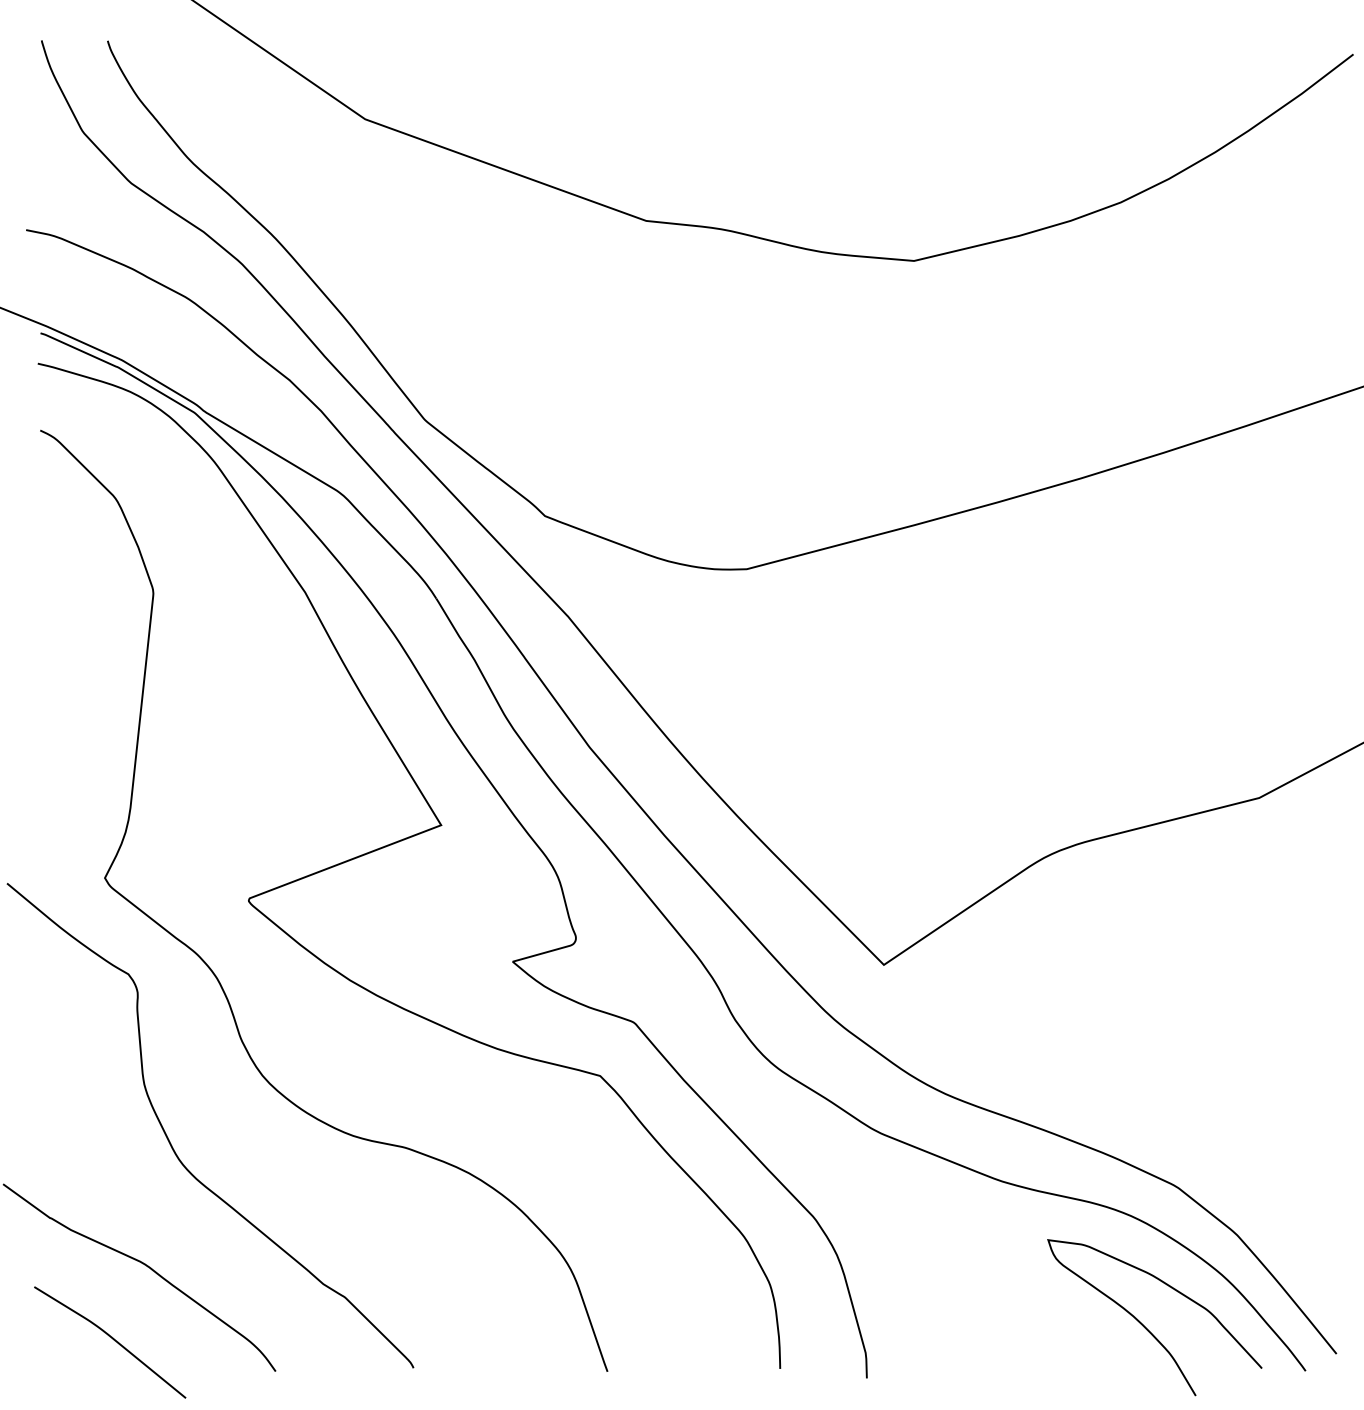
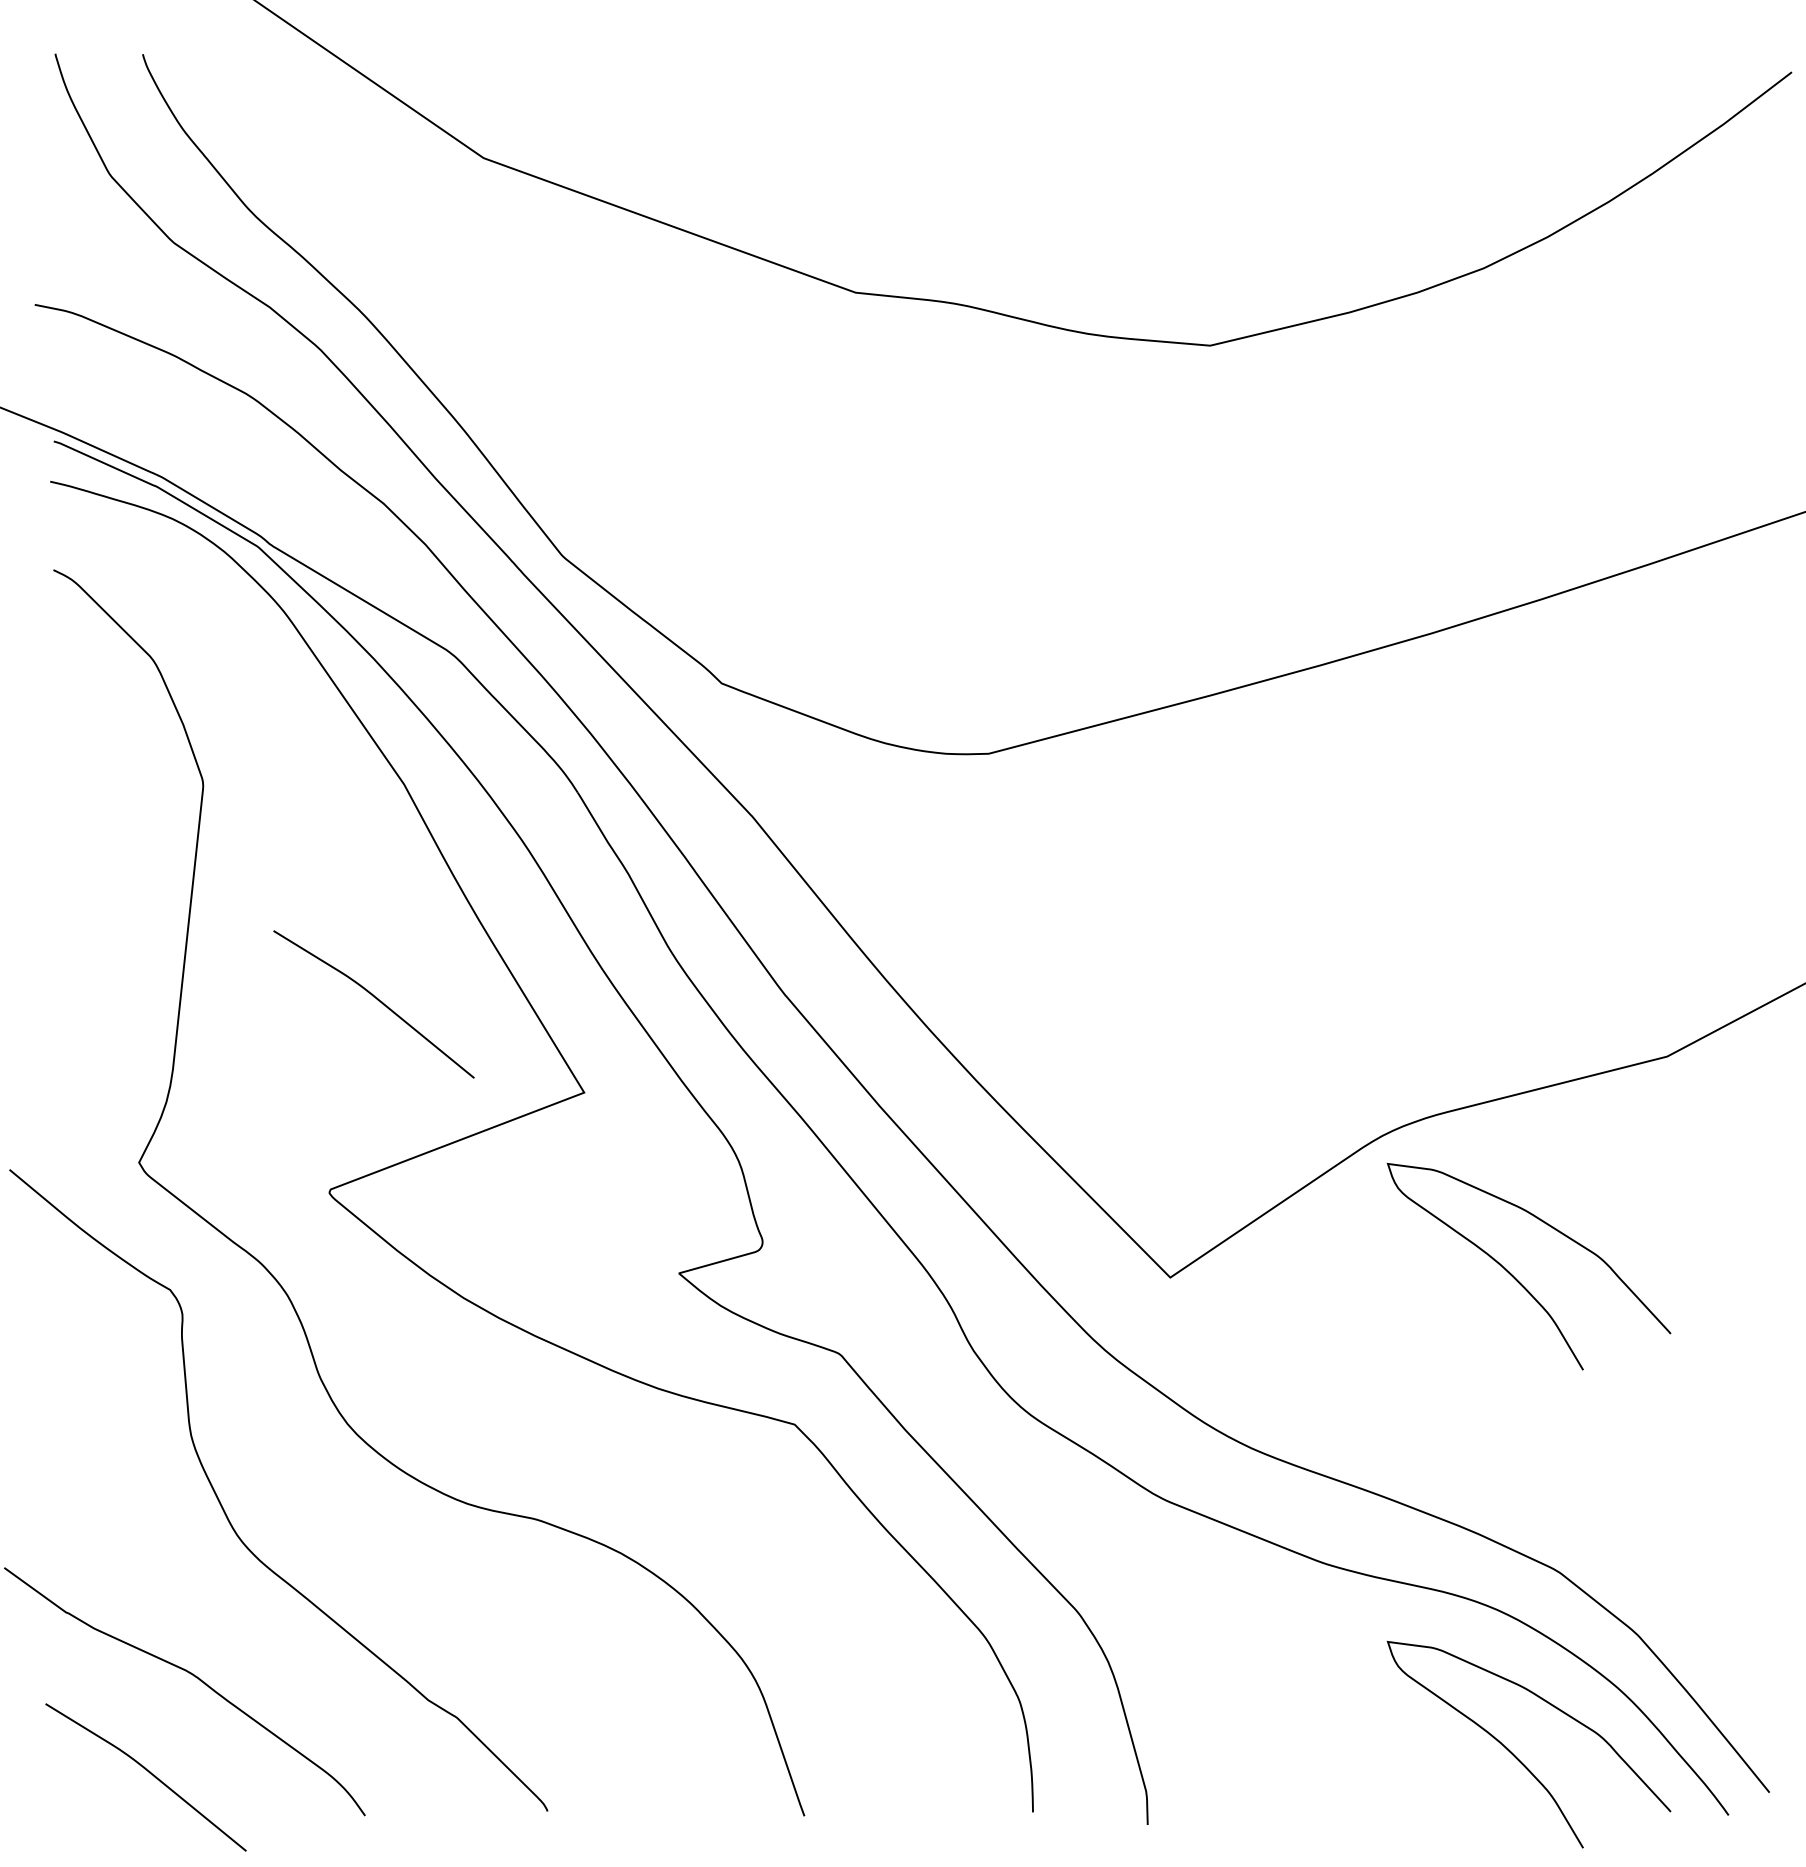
curve: (285, 755) -> (377, 1000), added
curve: (1145, 965) -> (1516, 1278), added

